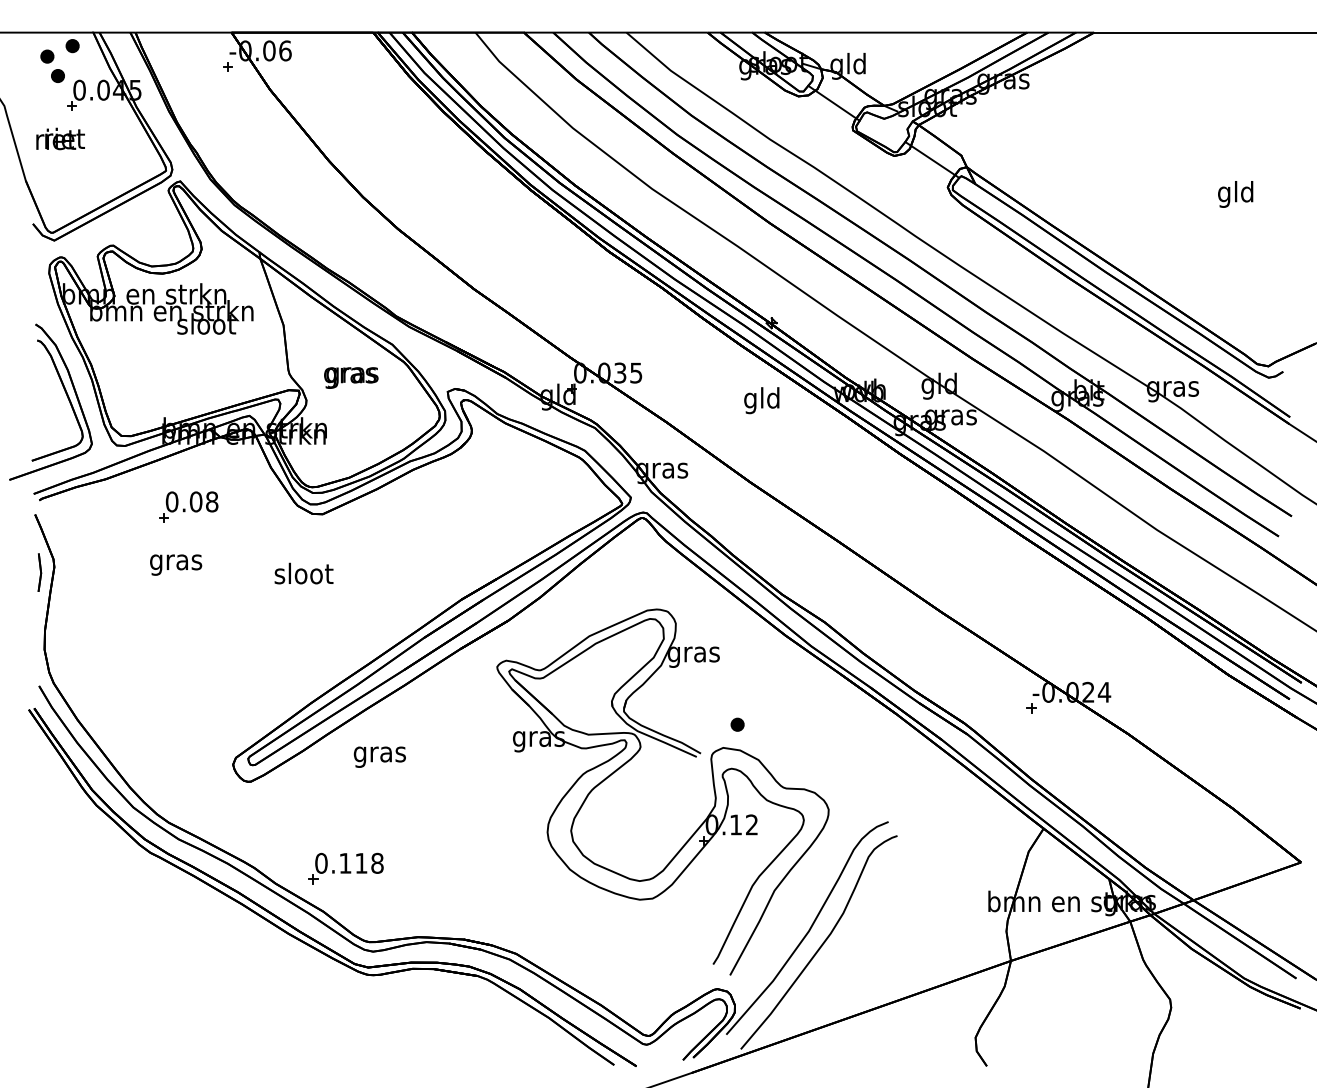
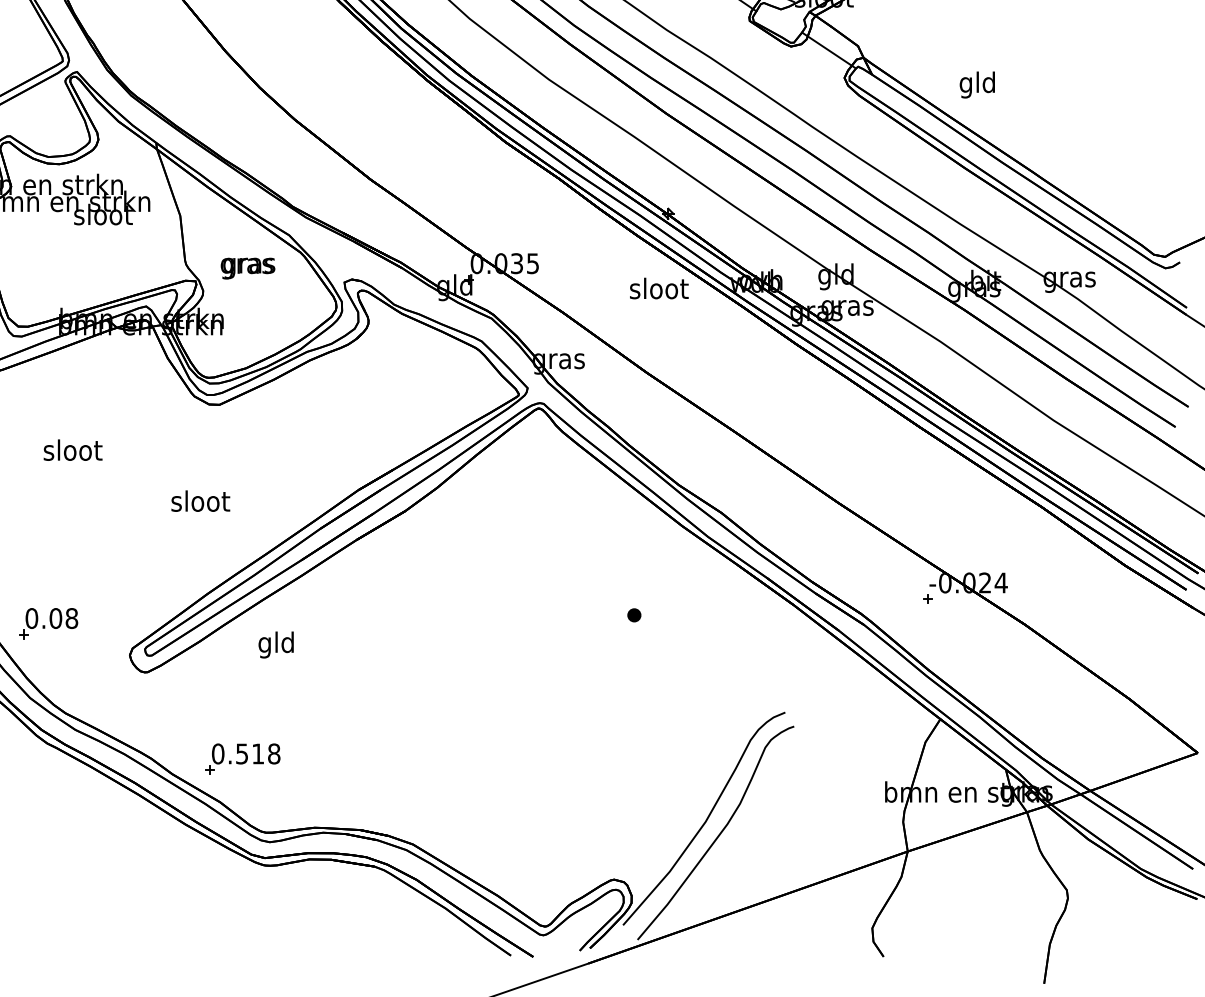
text: (1235, 194) -> (977, 85), moved
text: (762, 400) -> (659, 291), gld -> sloot
part: (188, 506) -> (48, 623), moved
text: (176, 561) -> (73, 452), gras -> sloot
text: (303, 573) -> (200, 501), moved
part: (681, 751) -> (578, 642), removed
text: (379, 754) -> (276, 645), gras -> gld
text: (345, 863) -> (242, 754), 0.118 -> 0.518

